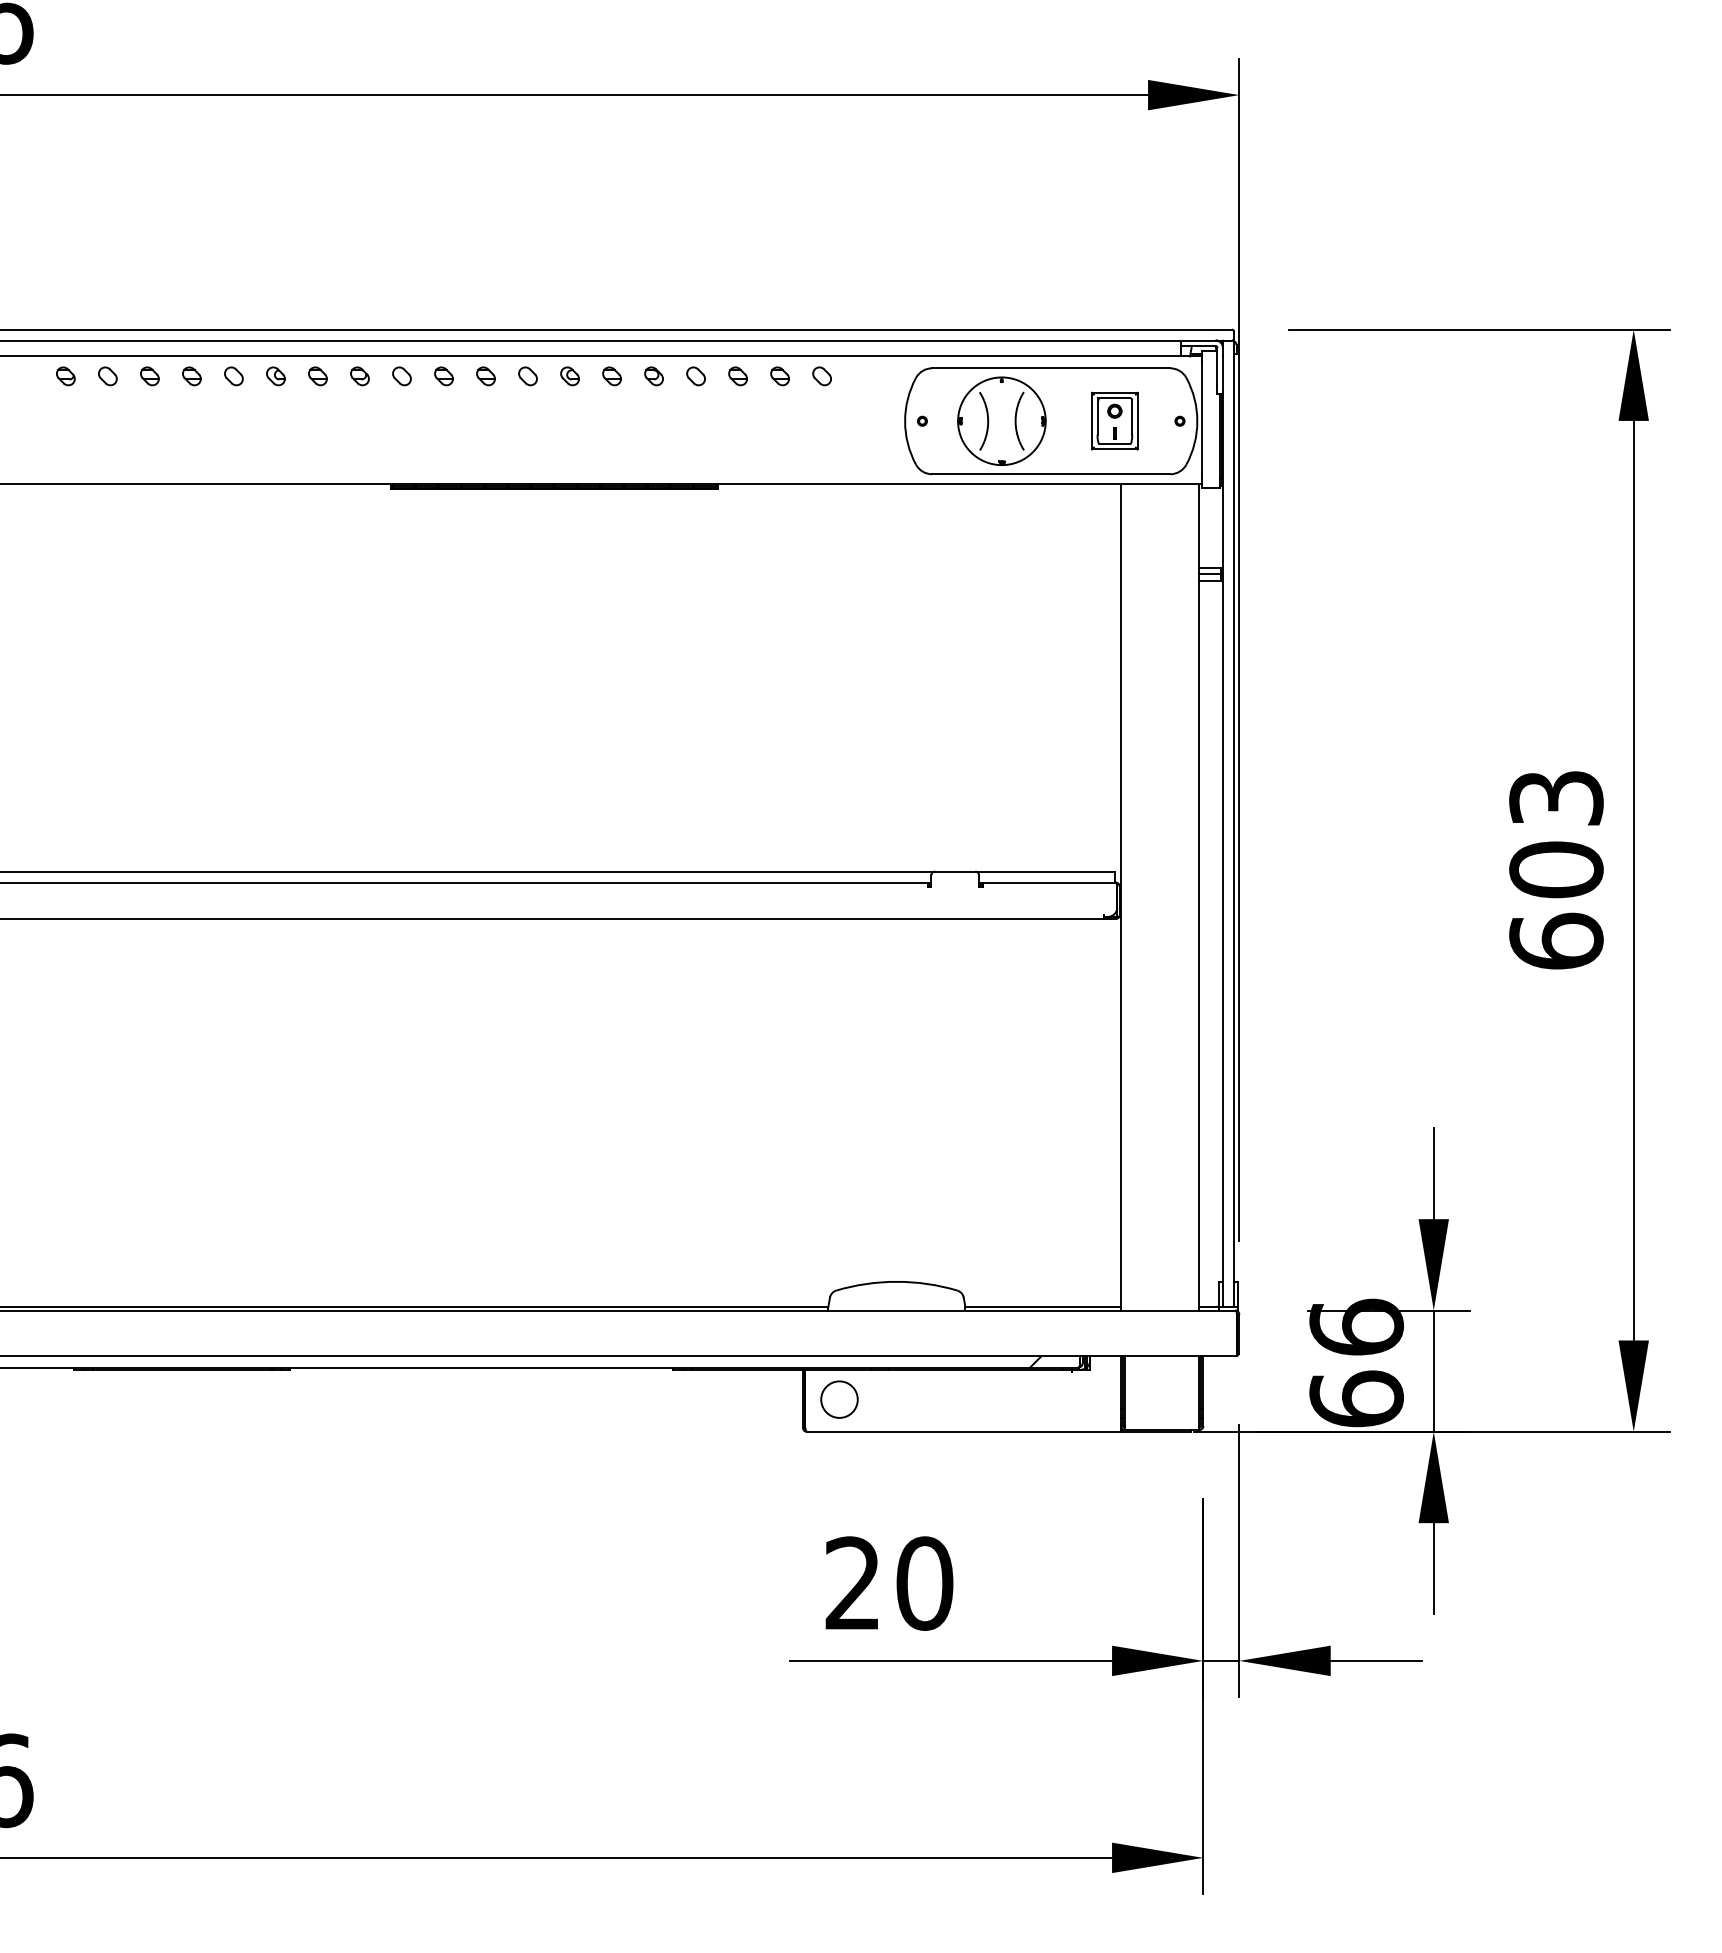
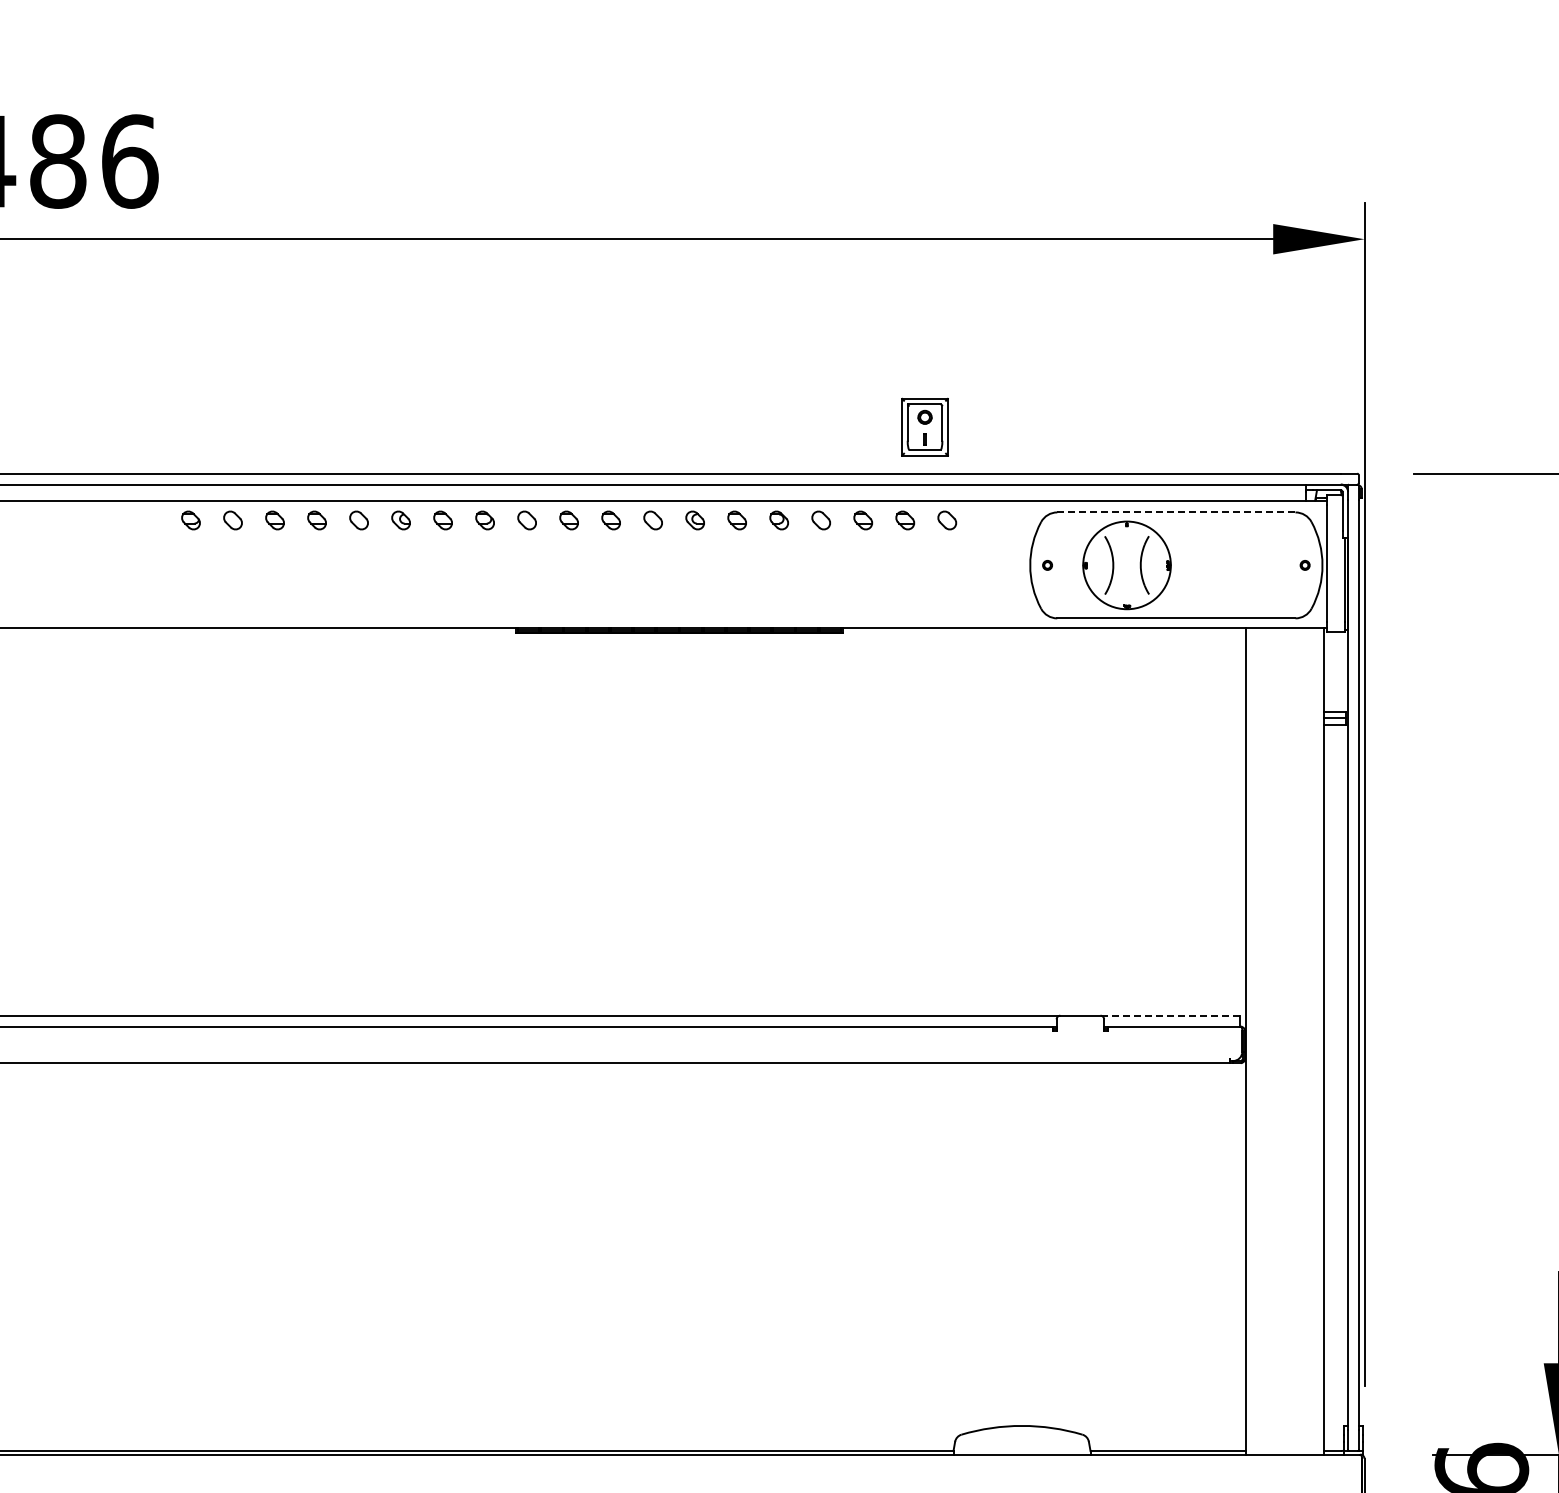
line: (1051, 368) -> (1176, 512), solid -> dashed
part: (1114, 420) -> (924, 426), moved
line: (1045, 871) -> (1170, 1015), solid -> dashed

